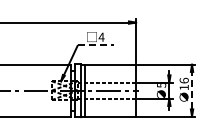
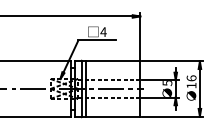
line: (95, 45) -> (97, 40), dashed -> solid
line: (192, 90) -> (200, 88), dashed -> solid

